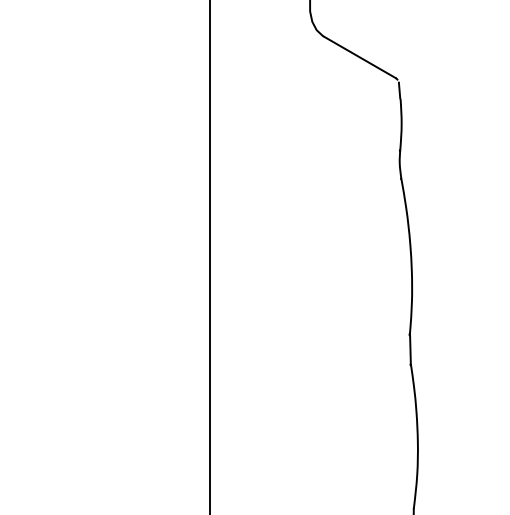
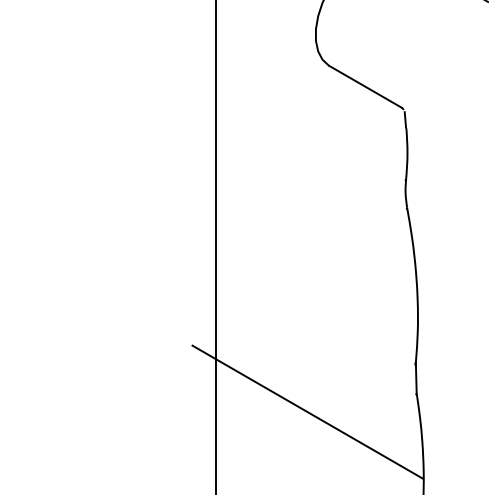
line: (301, 382) -> (307, 412), added

